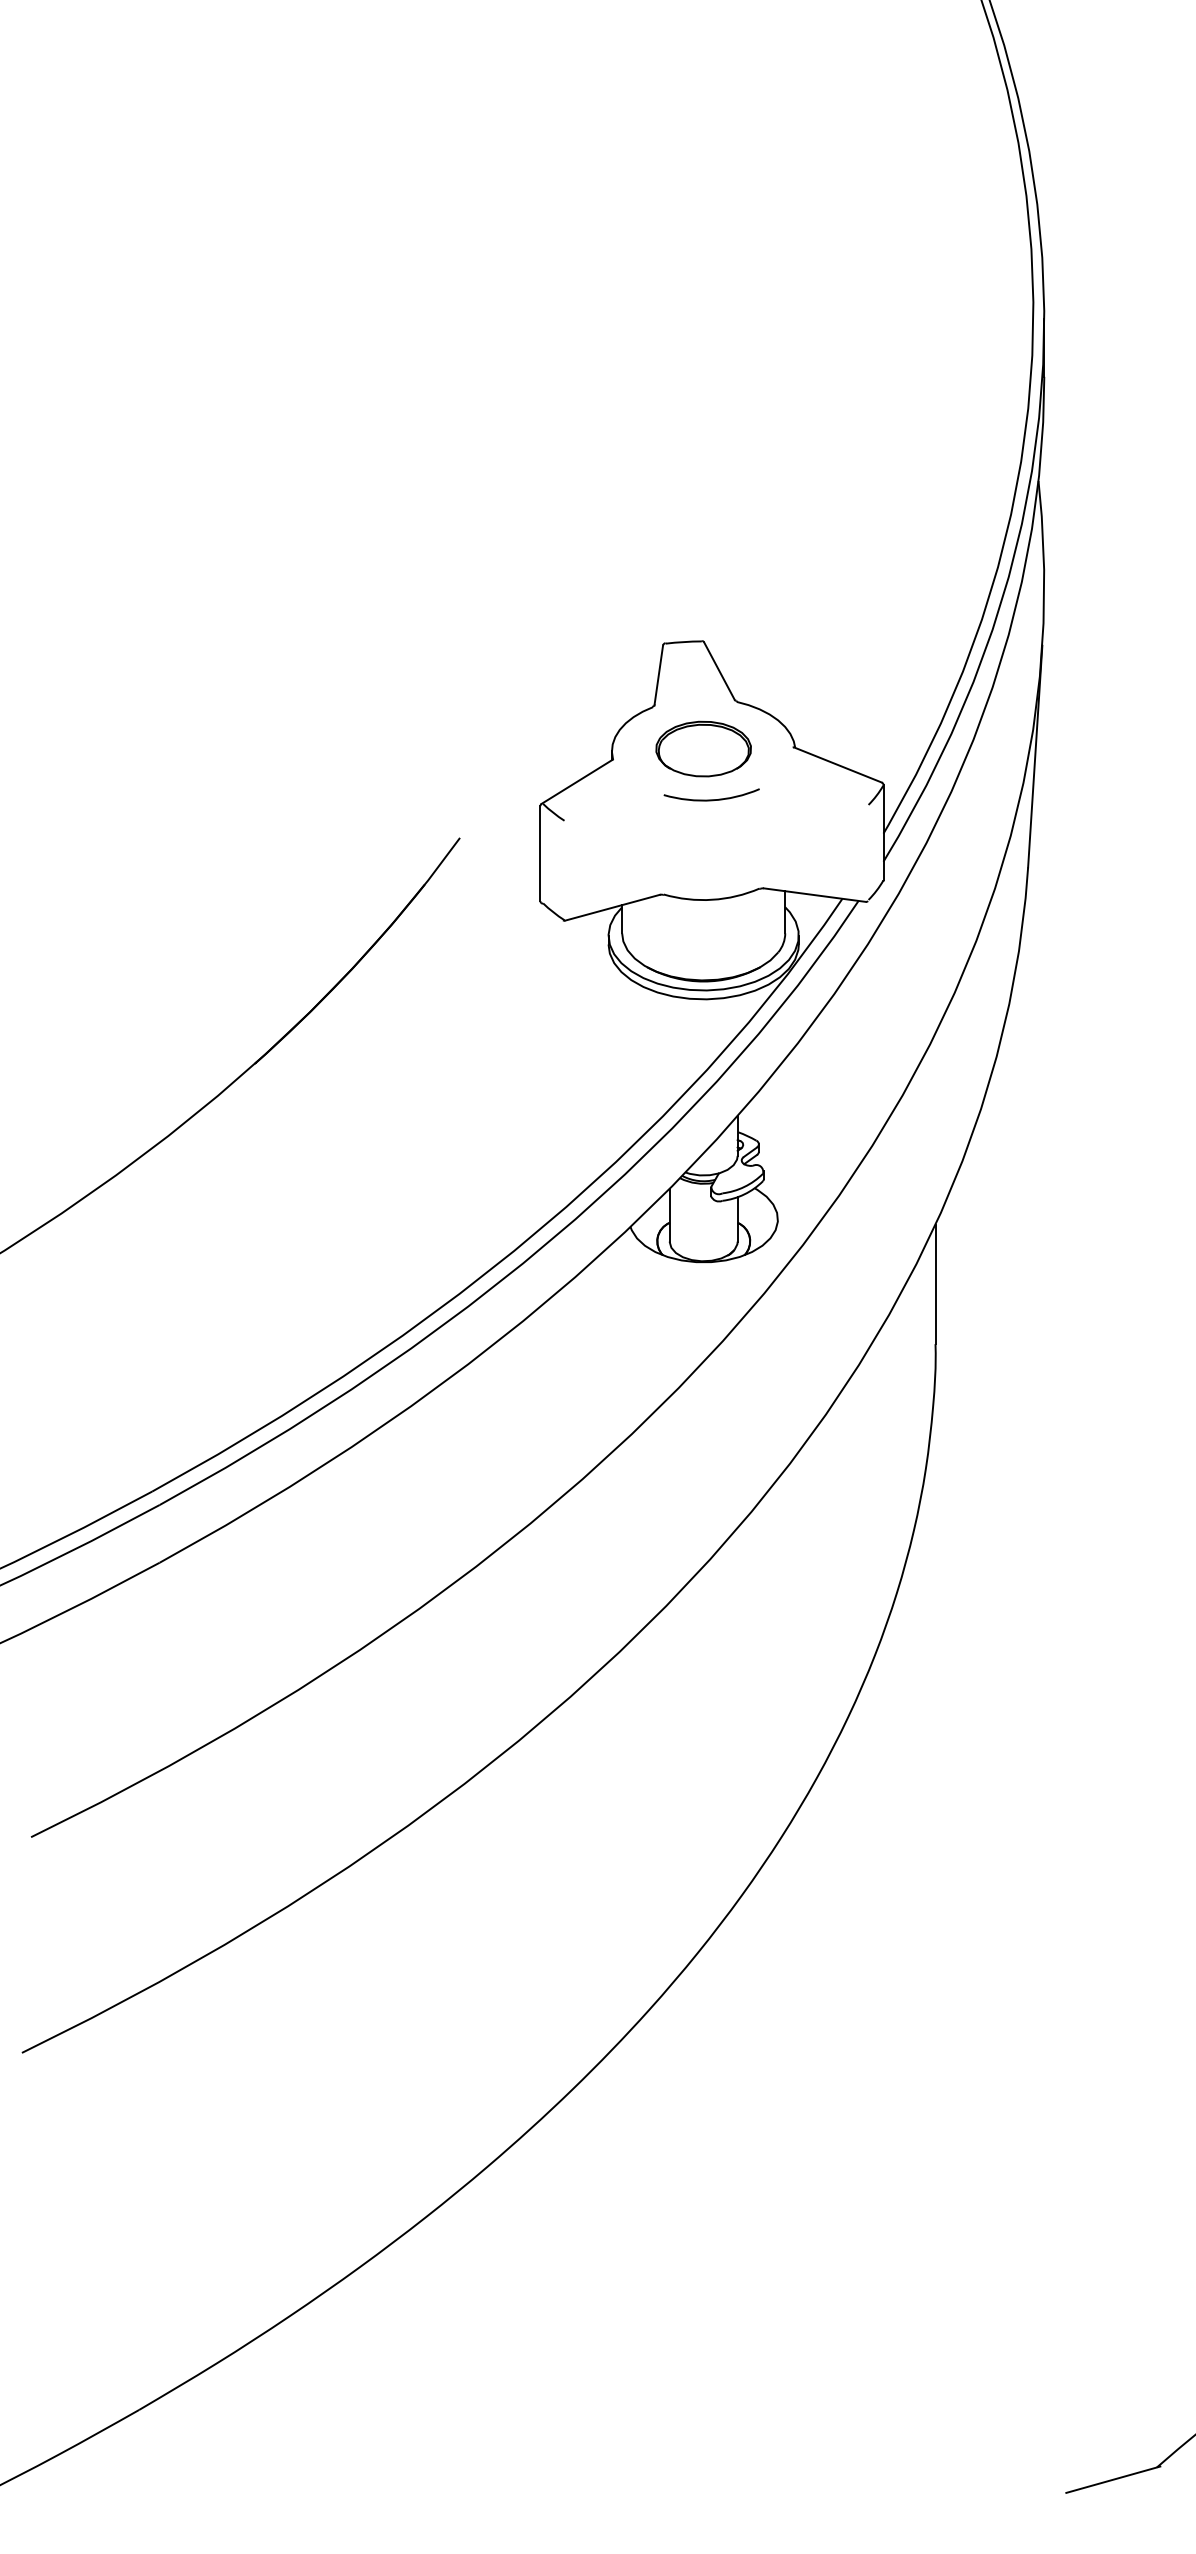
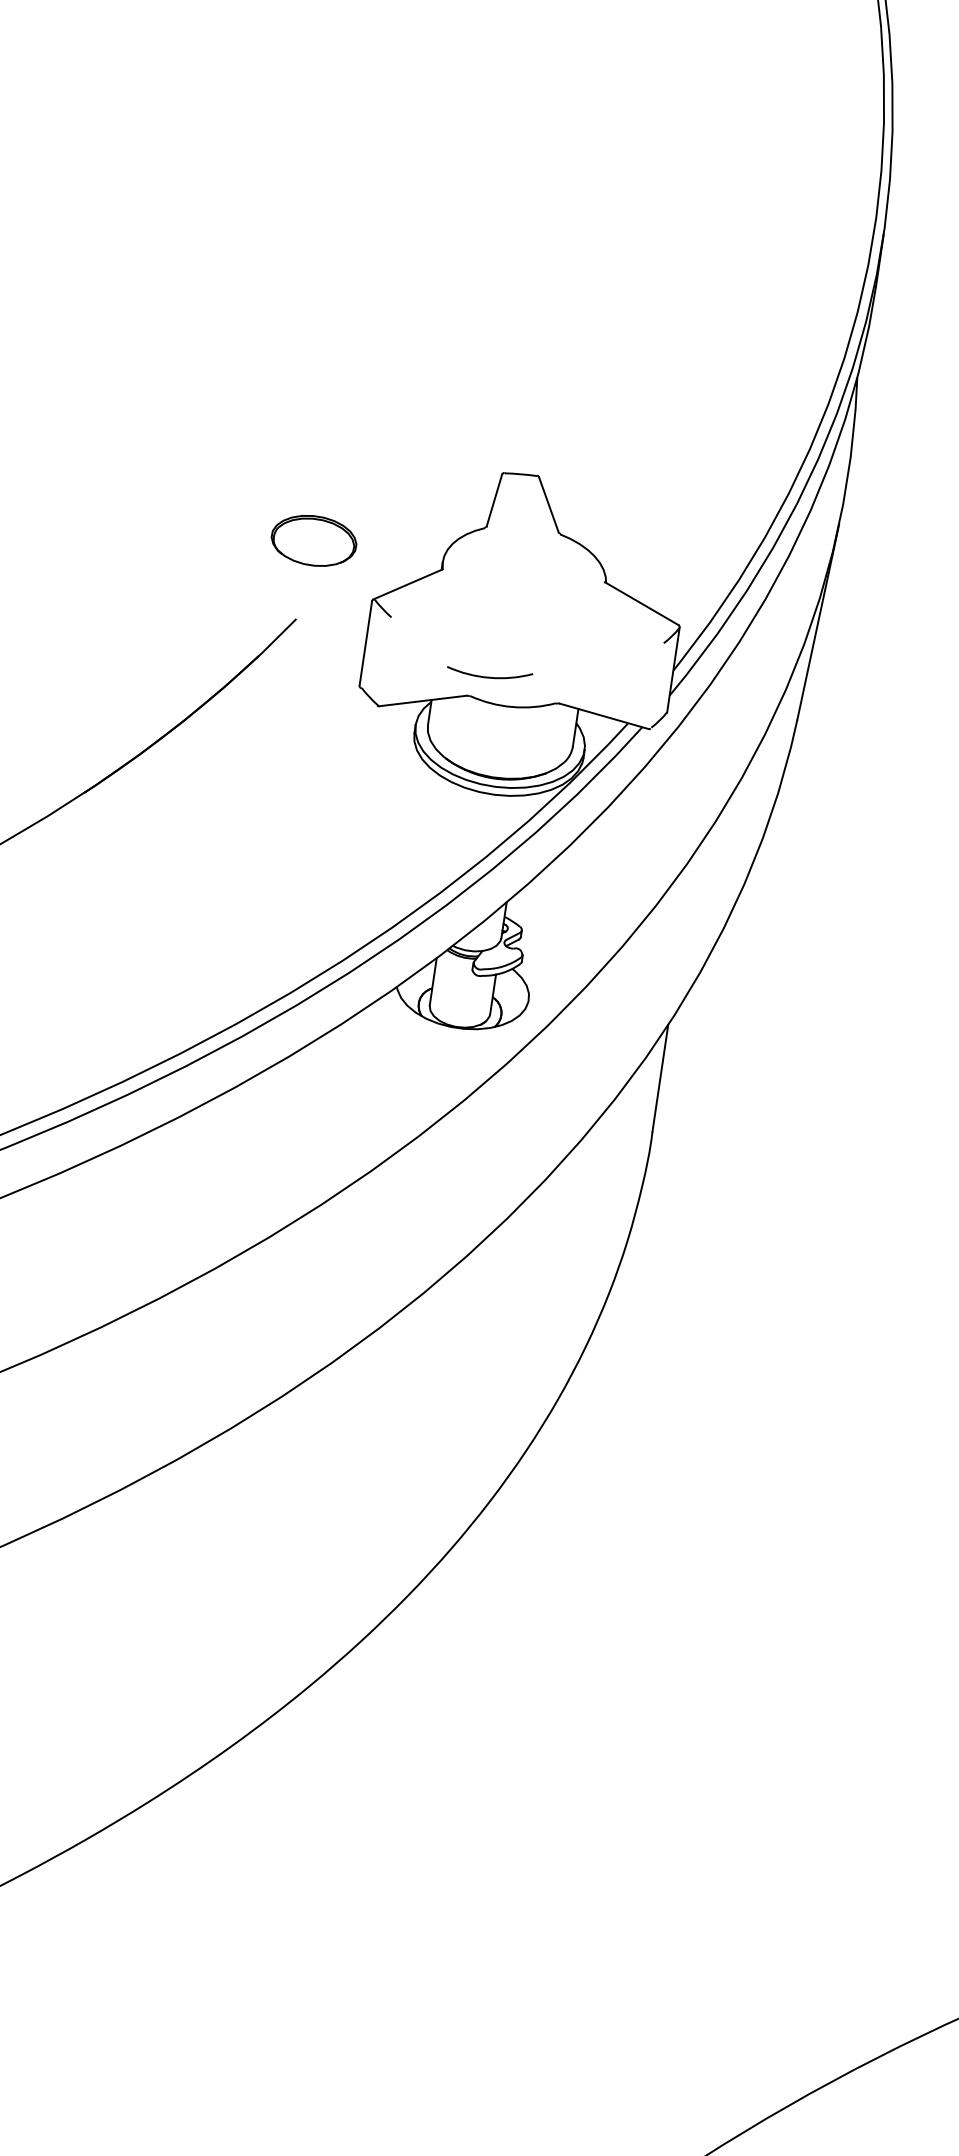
part: (703, 748) -> (313, 540), moved
arc: (711, 799) -> (488, 676), moved

